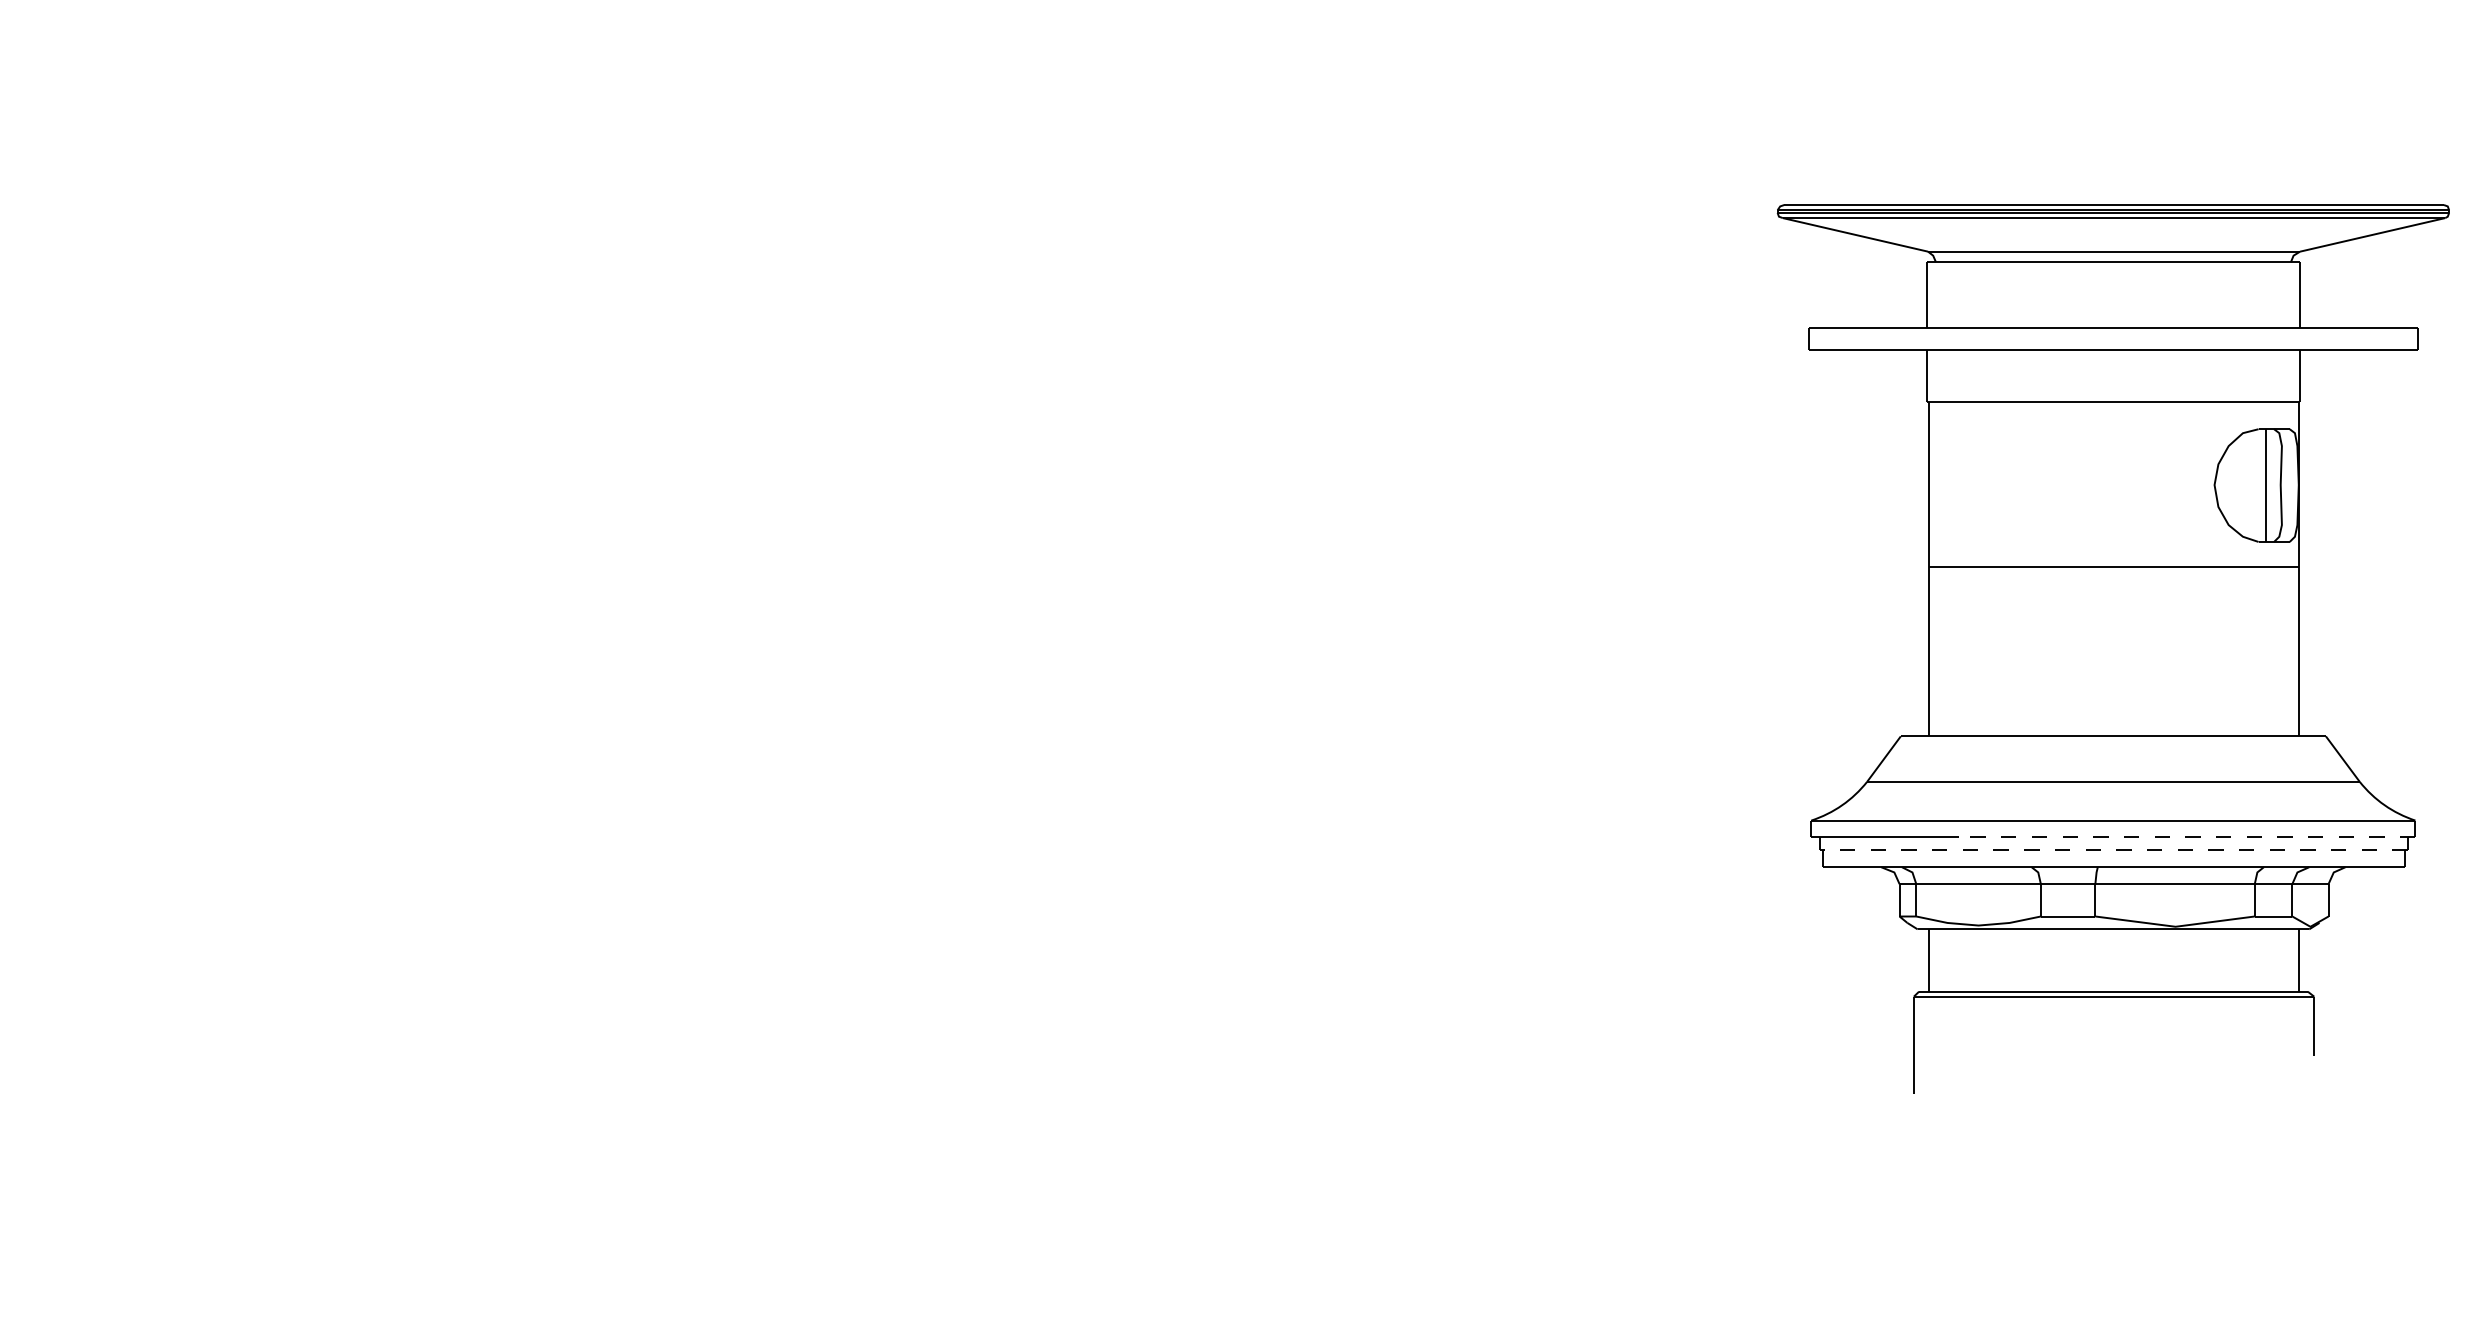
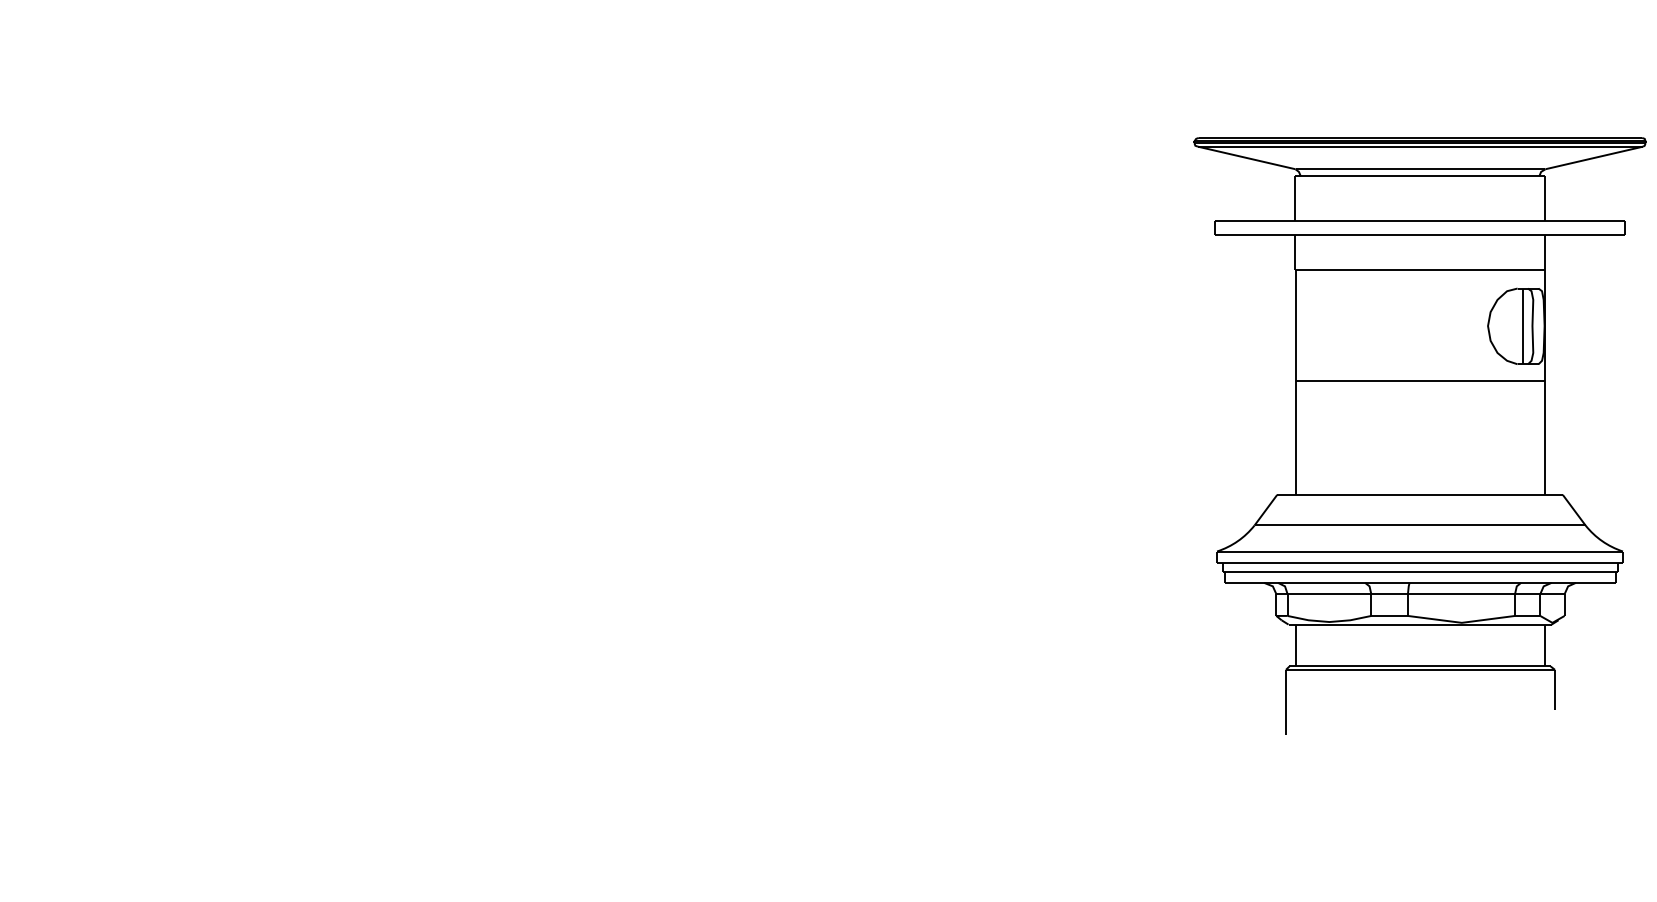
line: (2187, 836) -> (1469, 562), dashed -> solid
line: (2114, 850) -> (1420, 571), dashed -> solid

